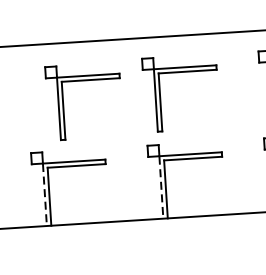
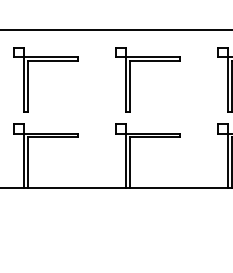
part: (64, 102) -> (28, 79), moved
line: (161, 188) -> (125, 161), dashed -> solid
line: (44, 195) -> (23, 161), dashed -> solid

